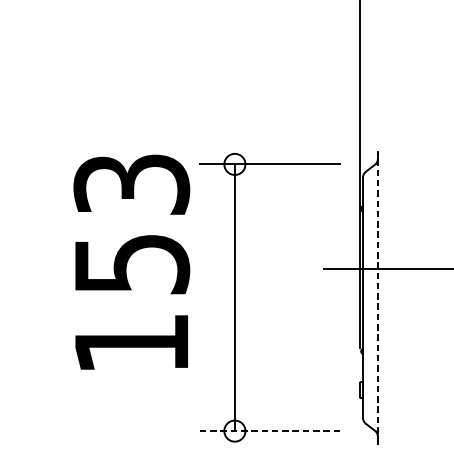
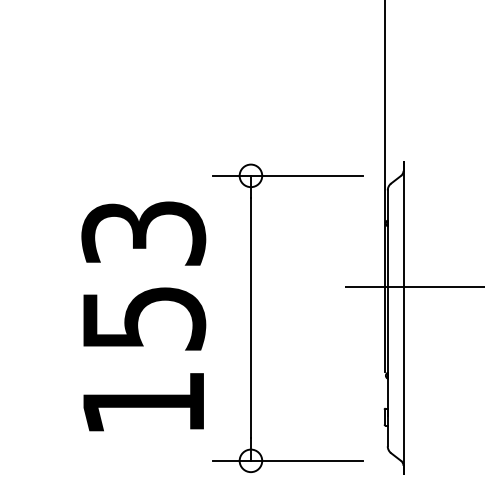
text: (131, 262) -> (143, 316), moved
line: (377, 296) -> (403, 317), dashed -> solid
line: (269, 430) -> (287, 460), dashed -> solid

